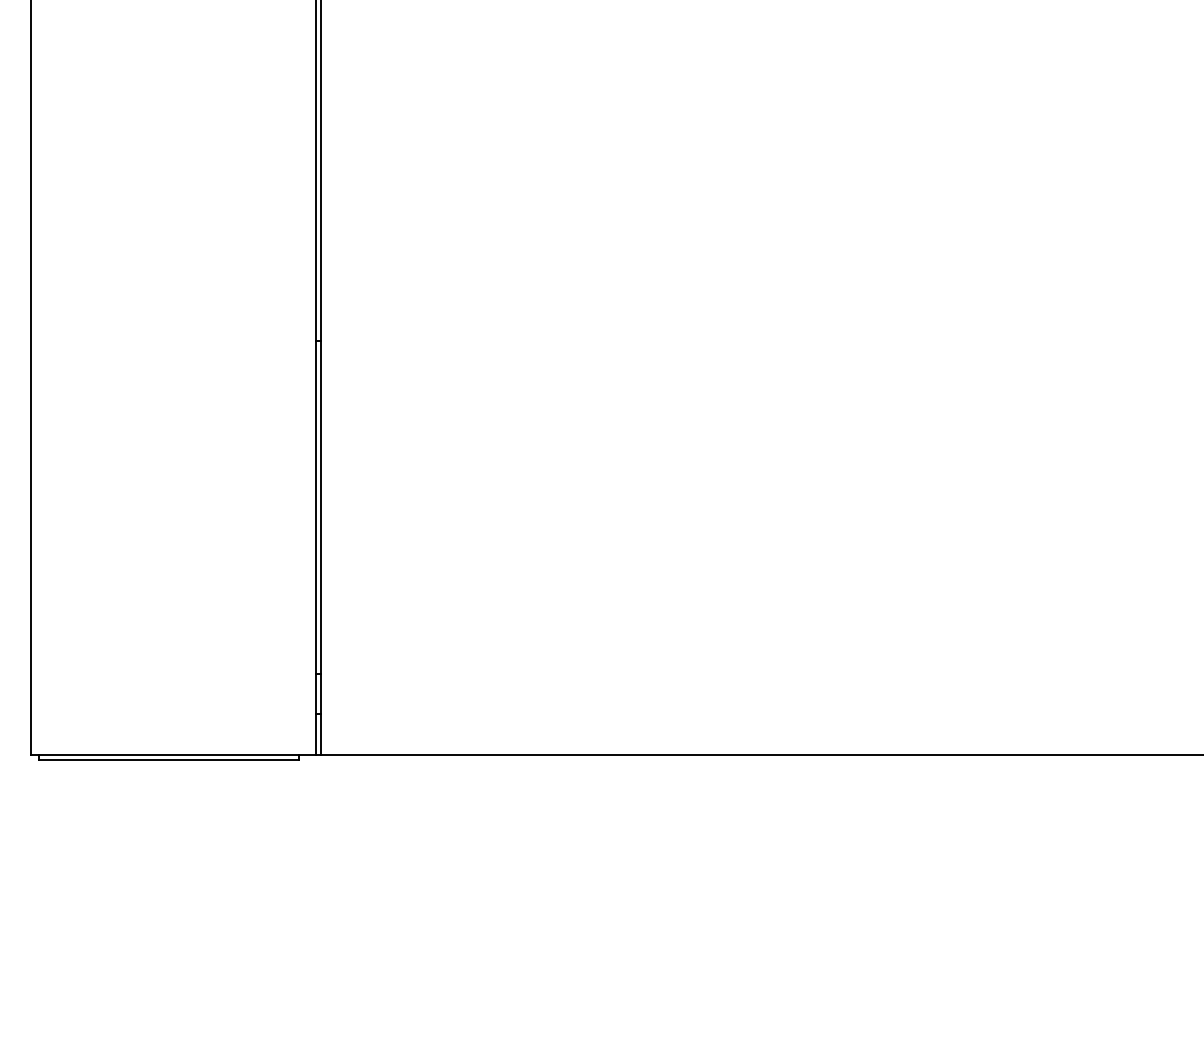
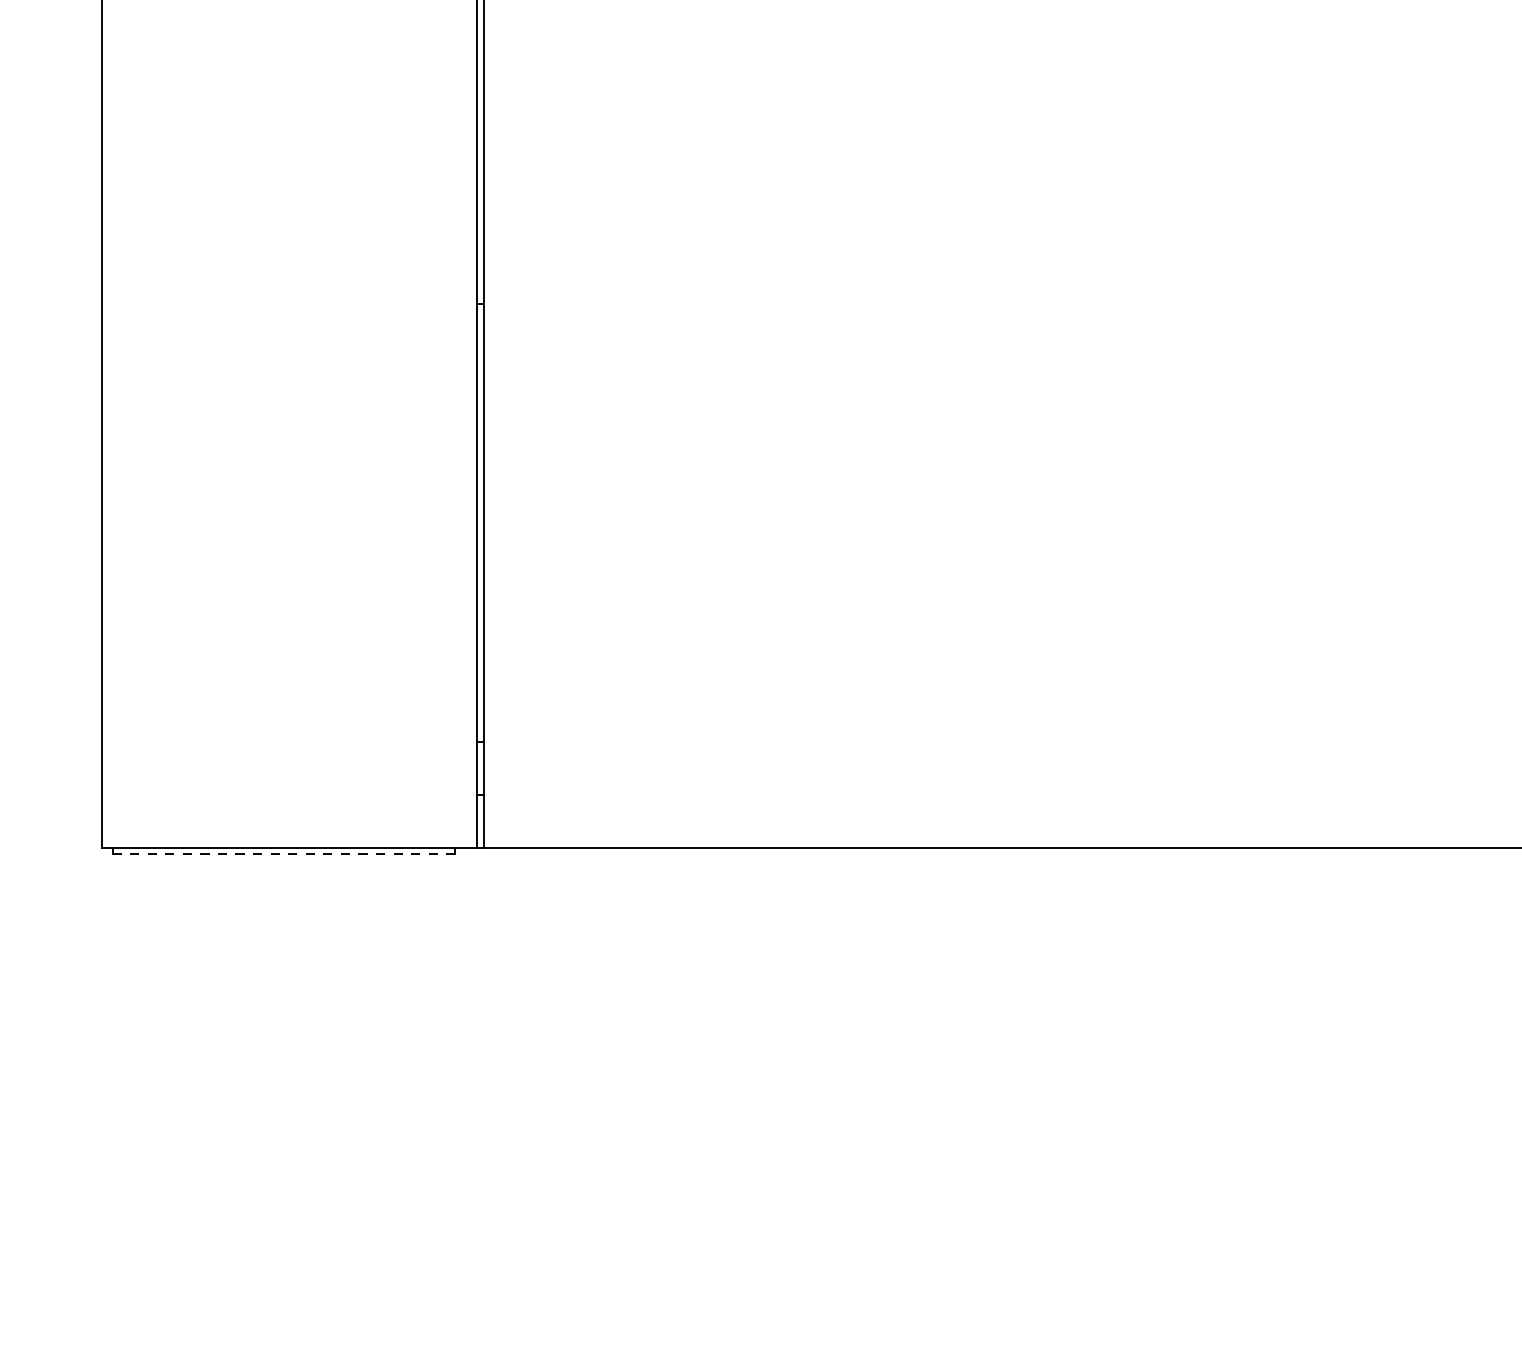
line: (169, 759) -> (284, 854), solid -> dashed

